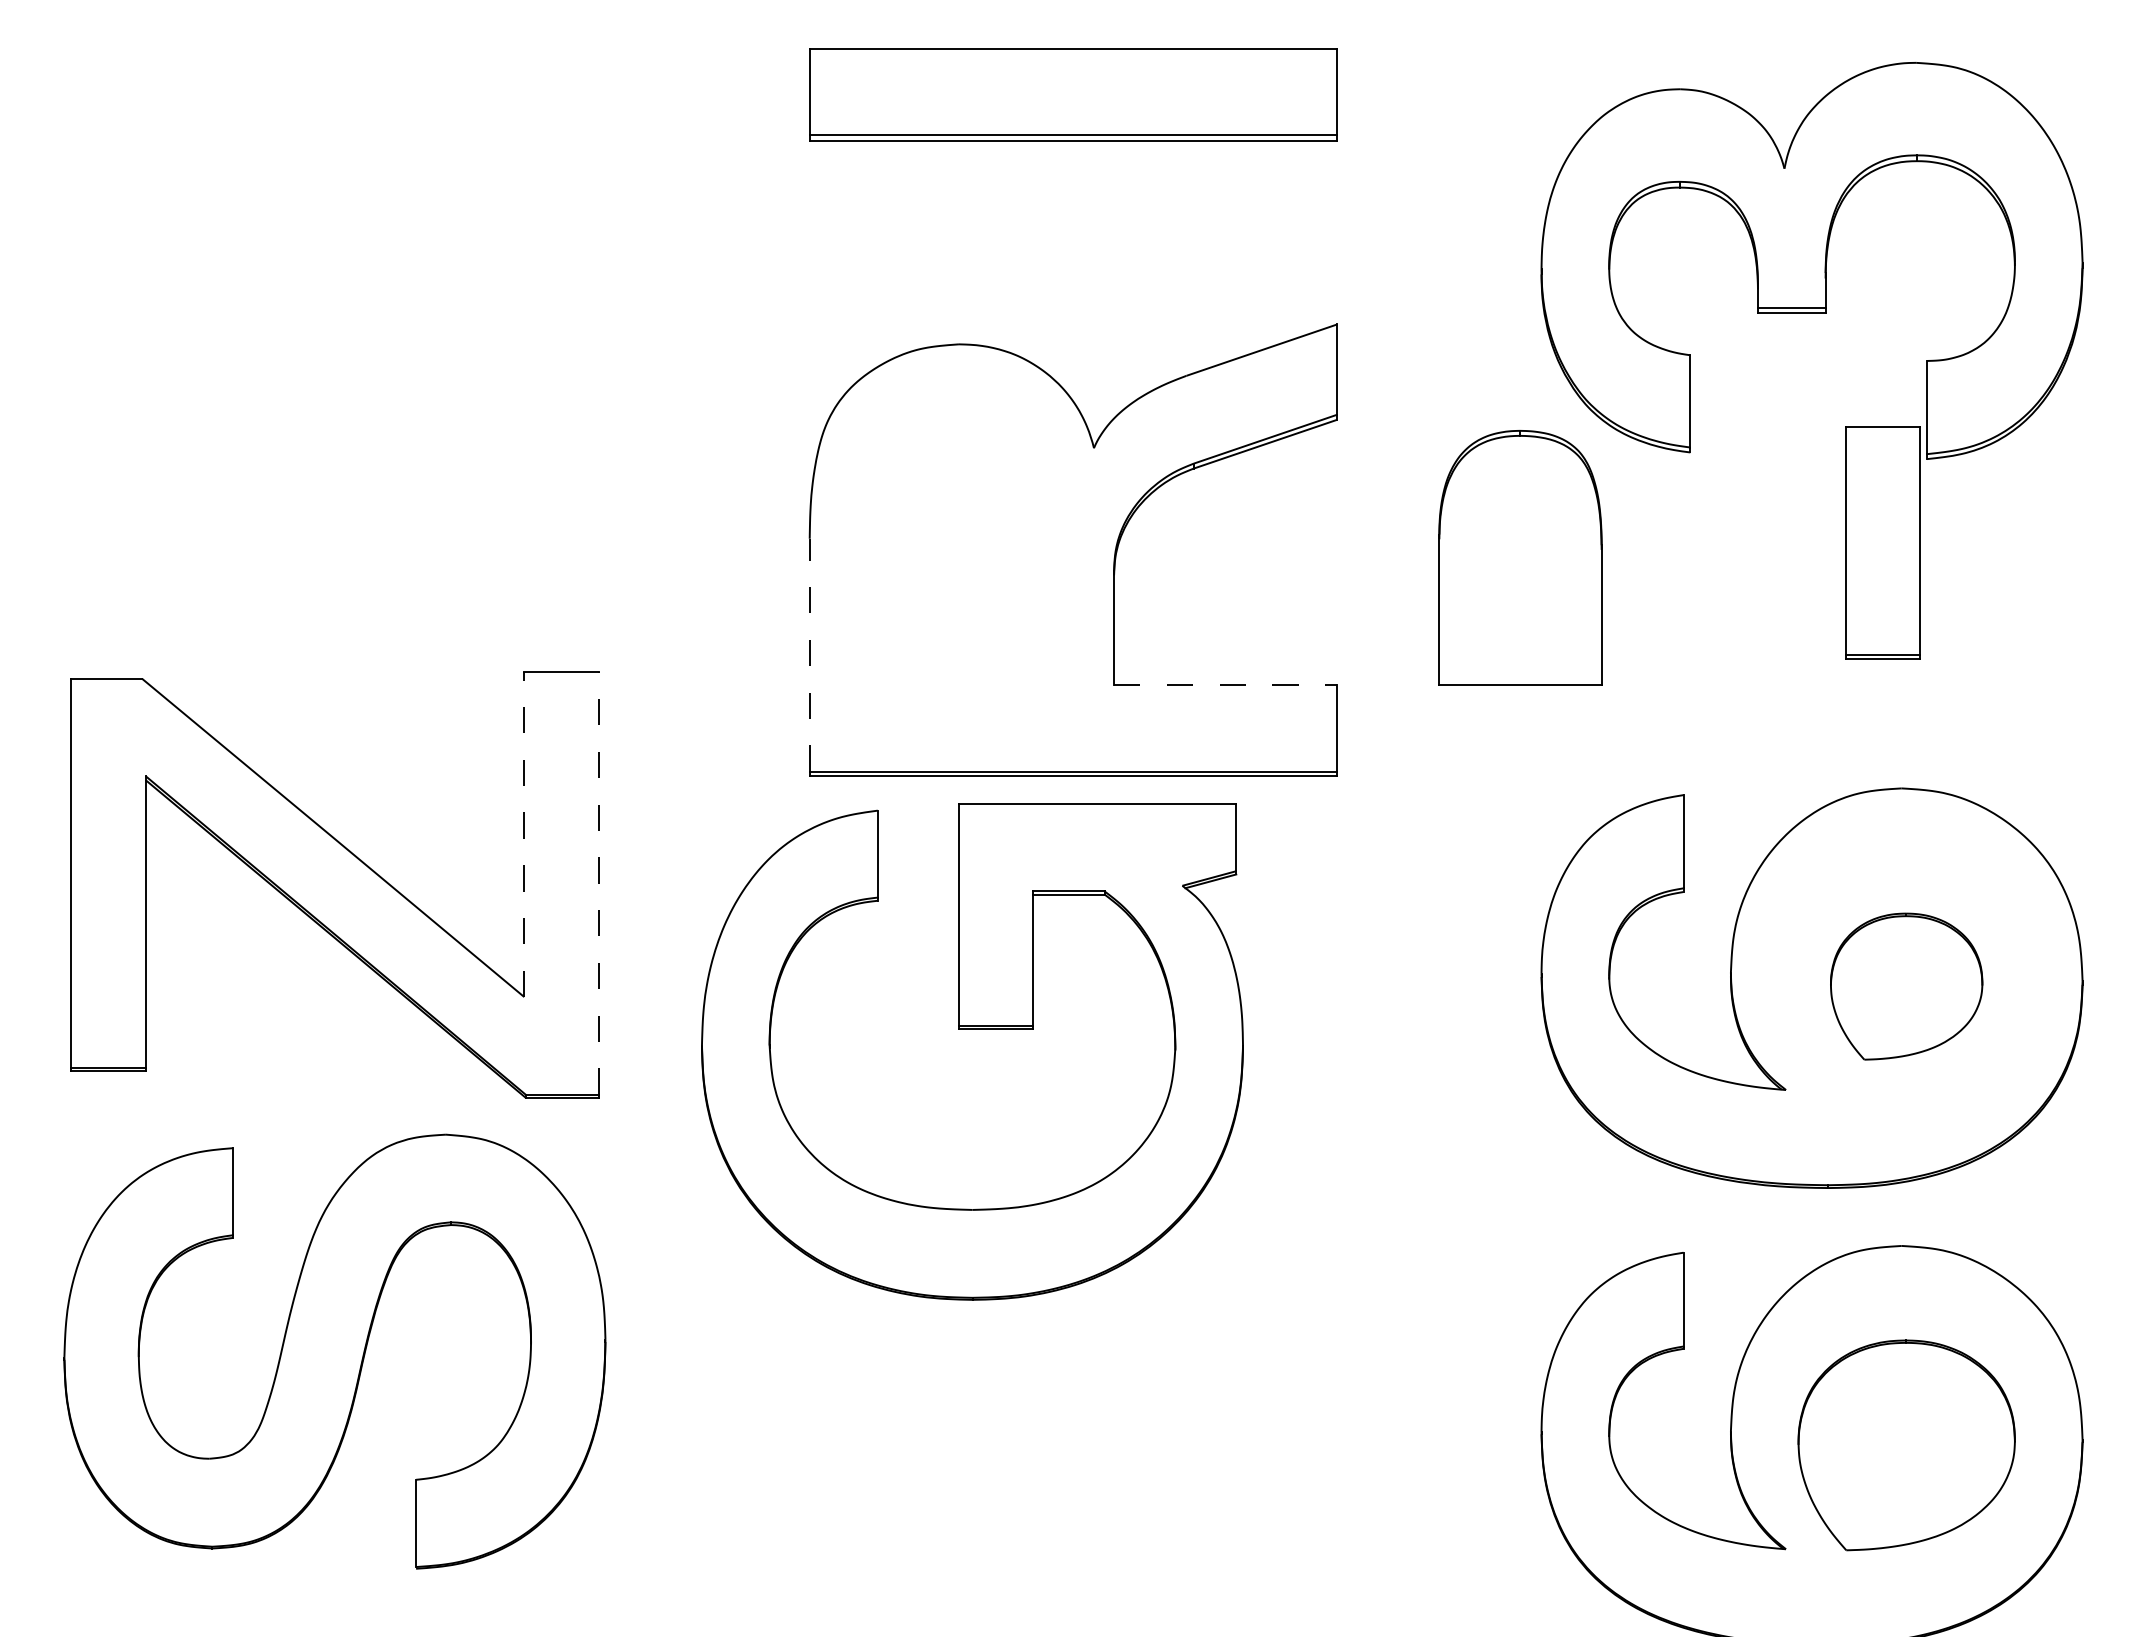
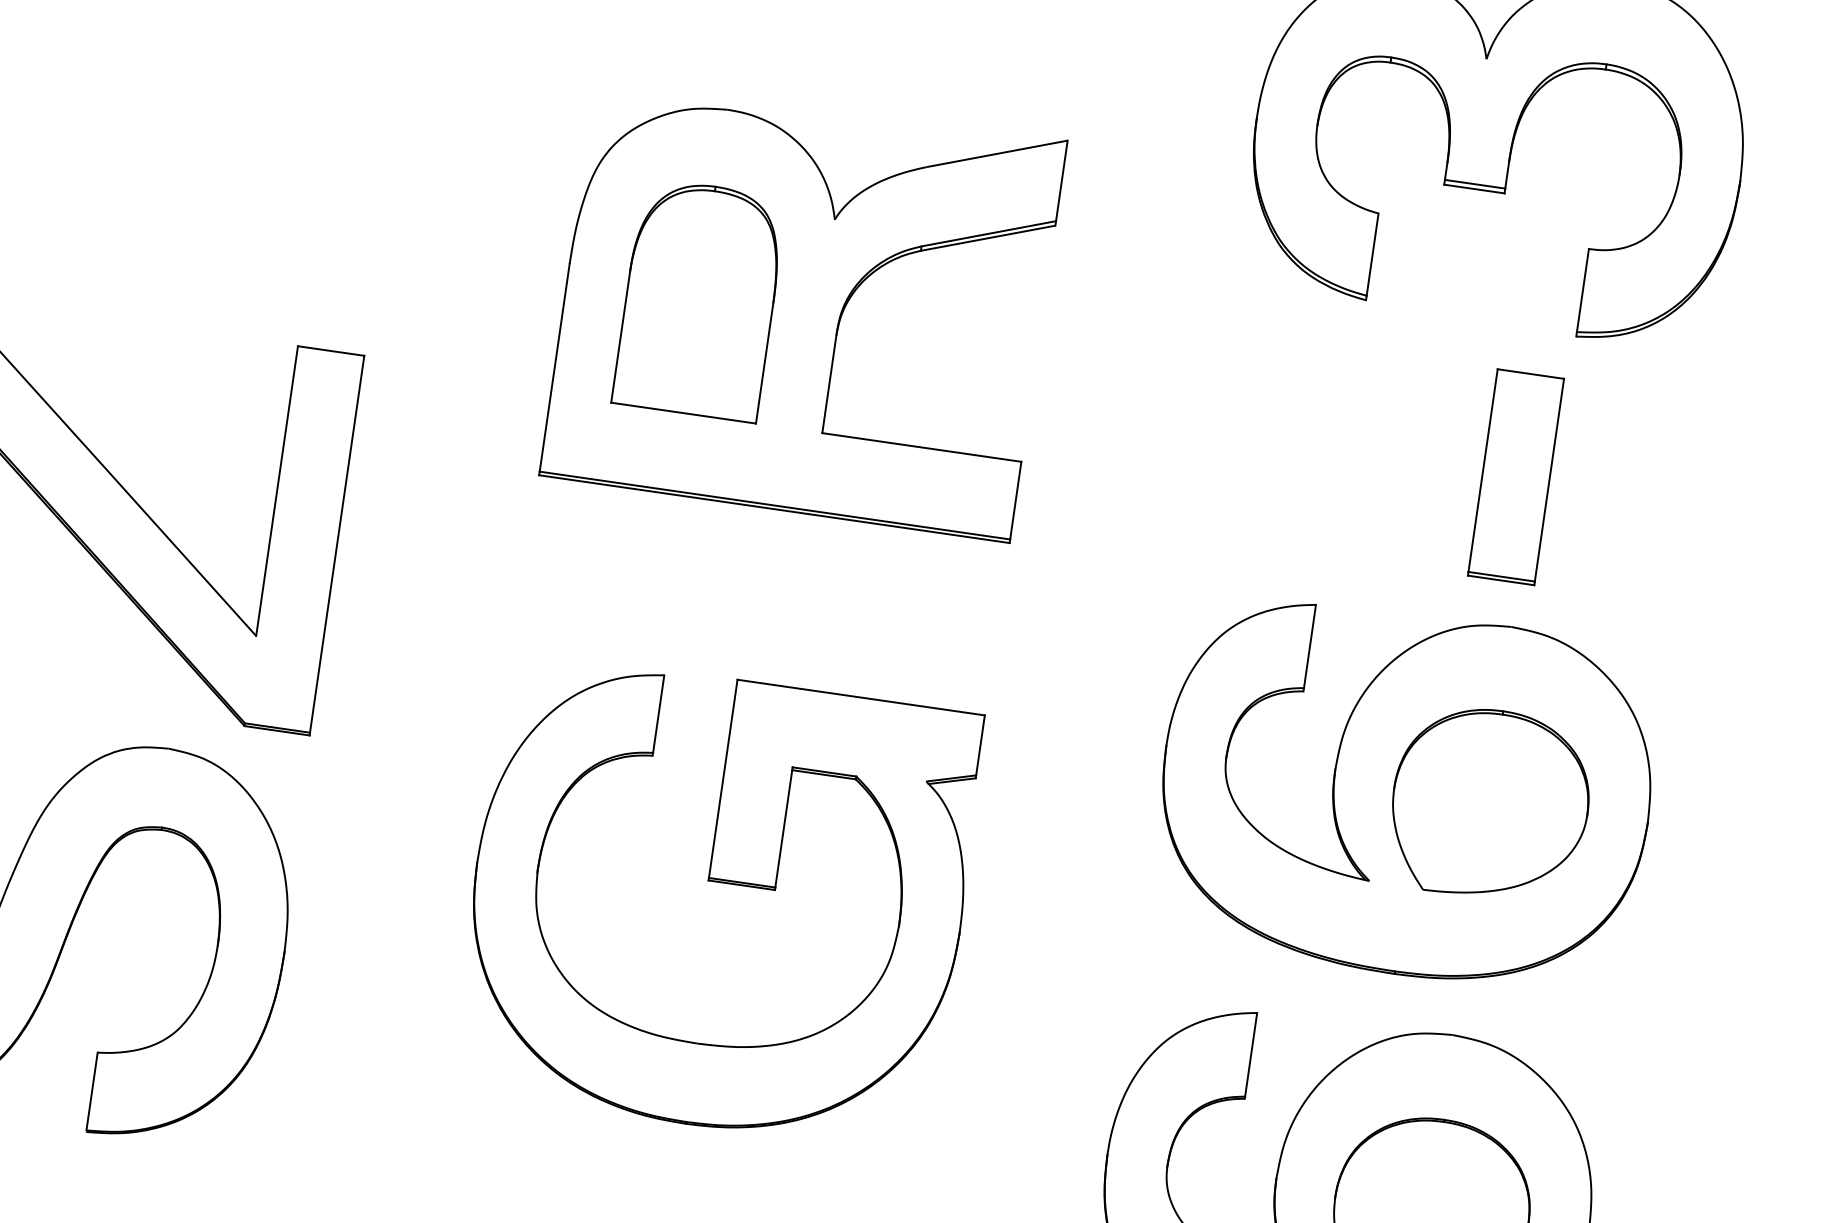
part: (1882, 542) -> (1515, 476), moved
part: (1520, 557) -> (699, 299), moved
line: (809, 654) -> (554, 367), dashed -> solid
line: (1225, 684) -> (921, 447), dashed -> solid
line: (524, 834) -> (277, 491), dashed -> solid
line: (598, 882) -> (337, 543), dashed -> solid
part: (1906, 986) -> (1490, 804), size x1.43
part: (972, 1029) -> (720, 882), moved

